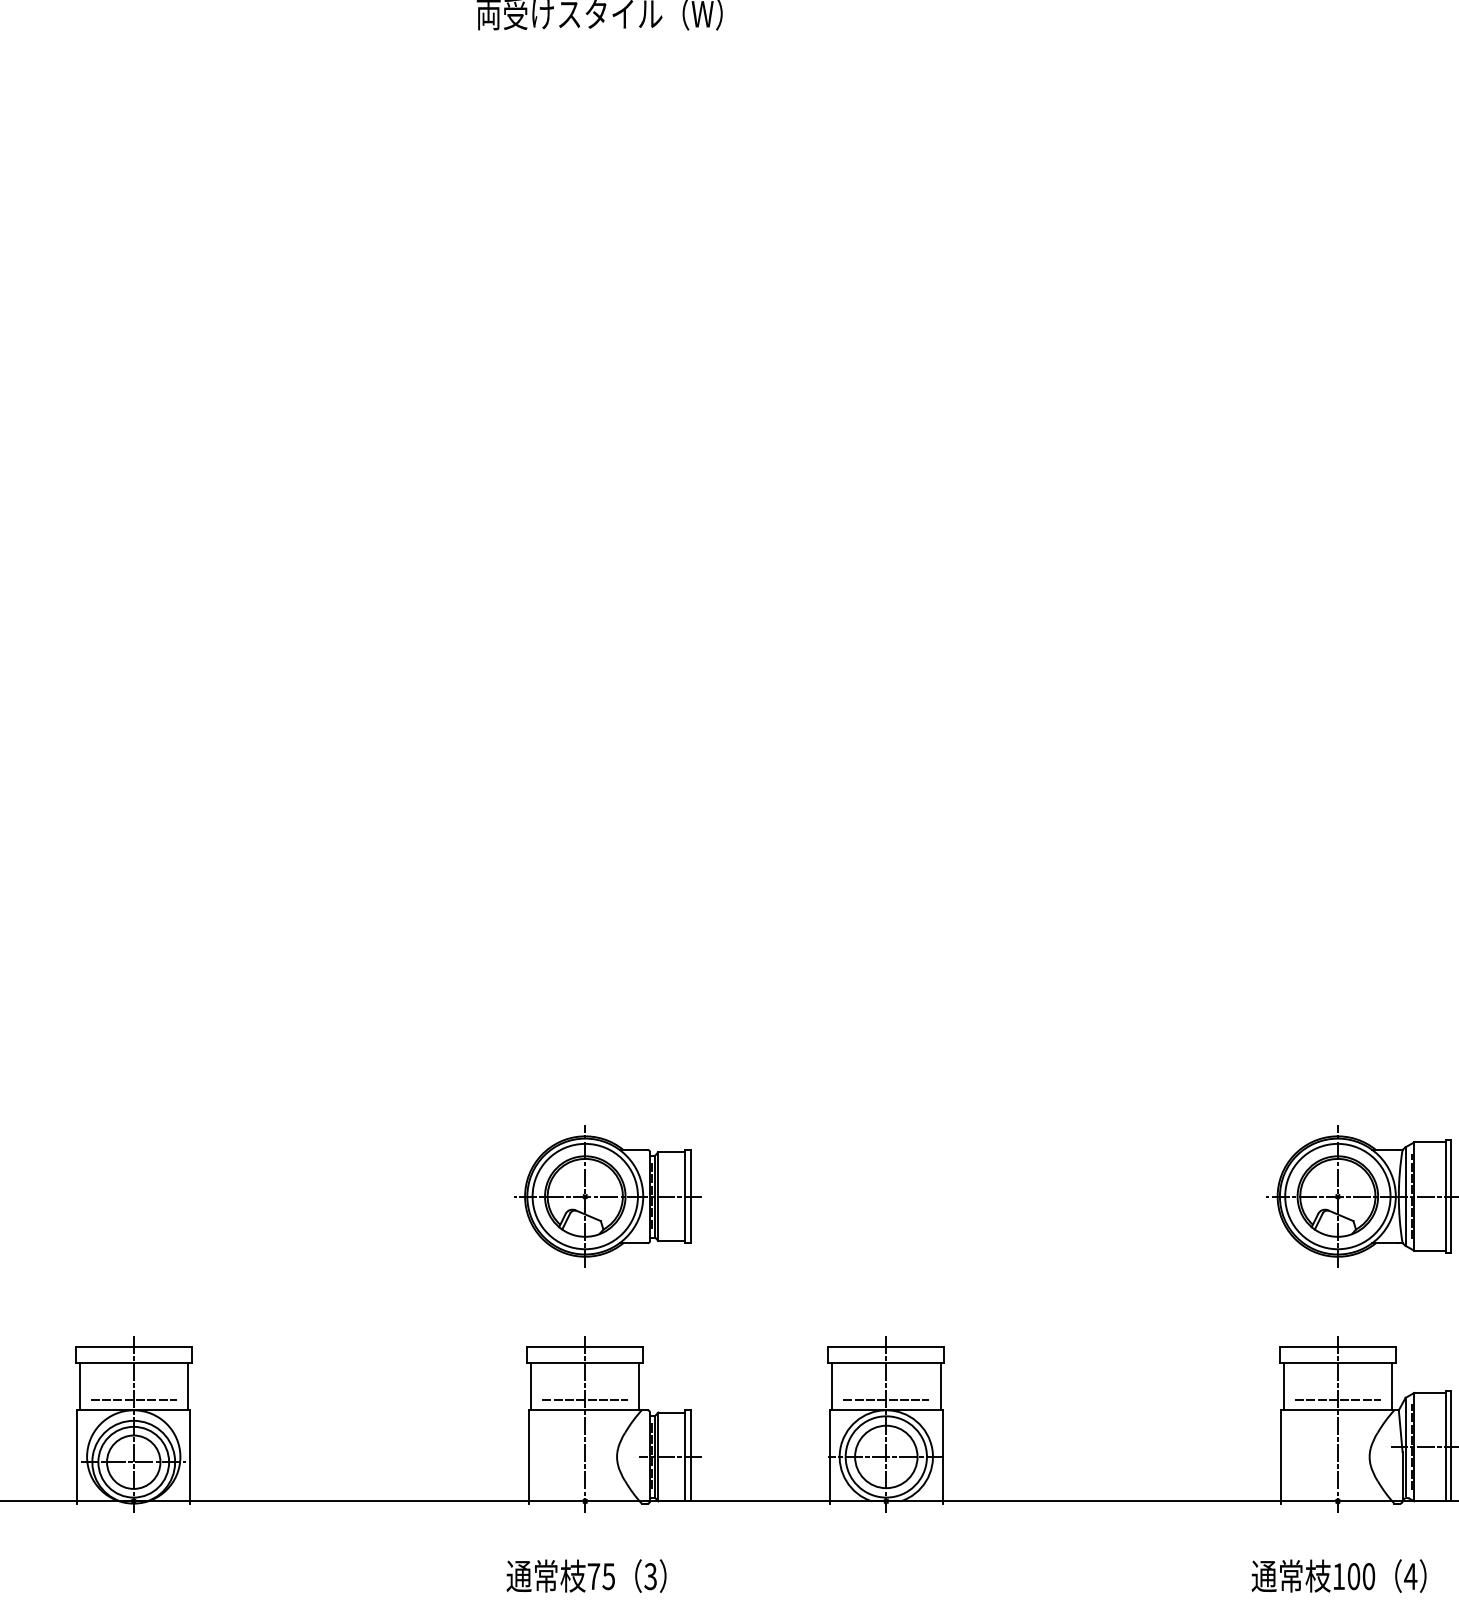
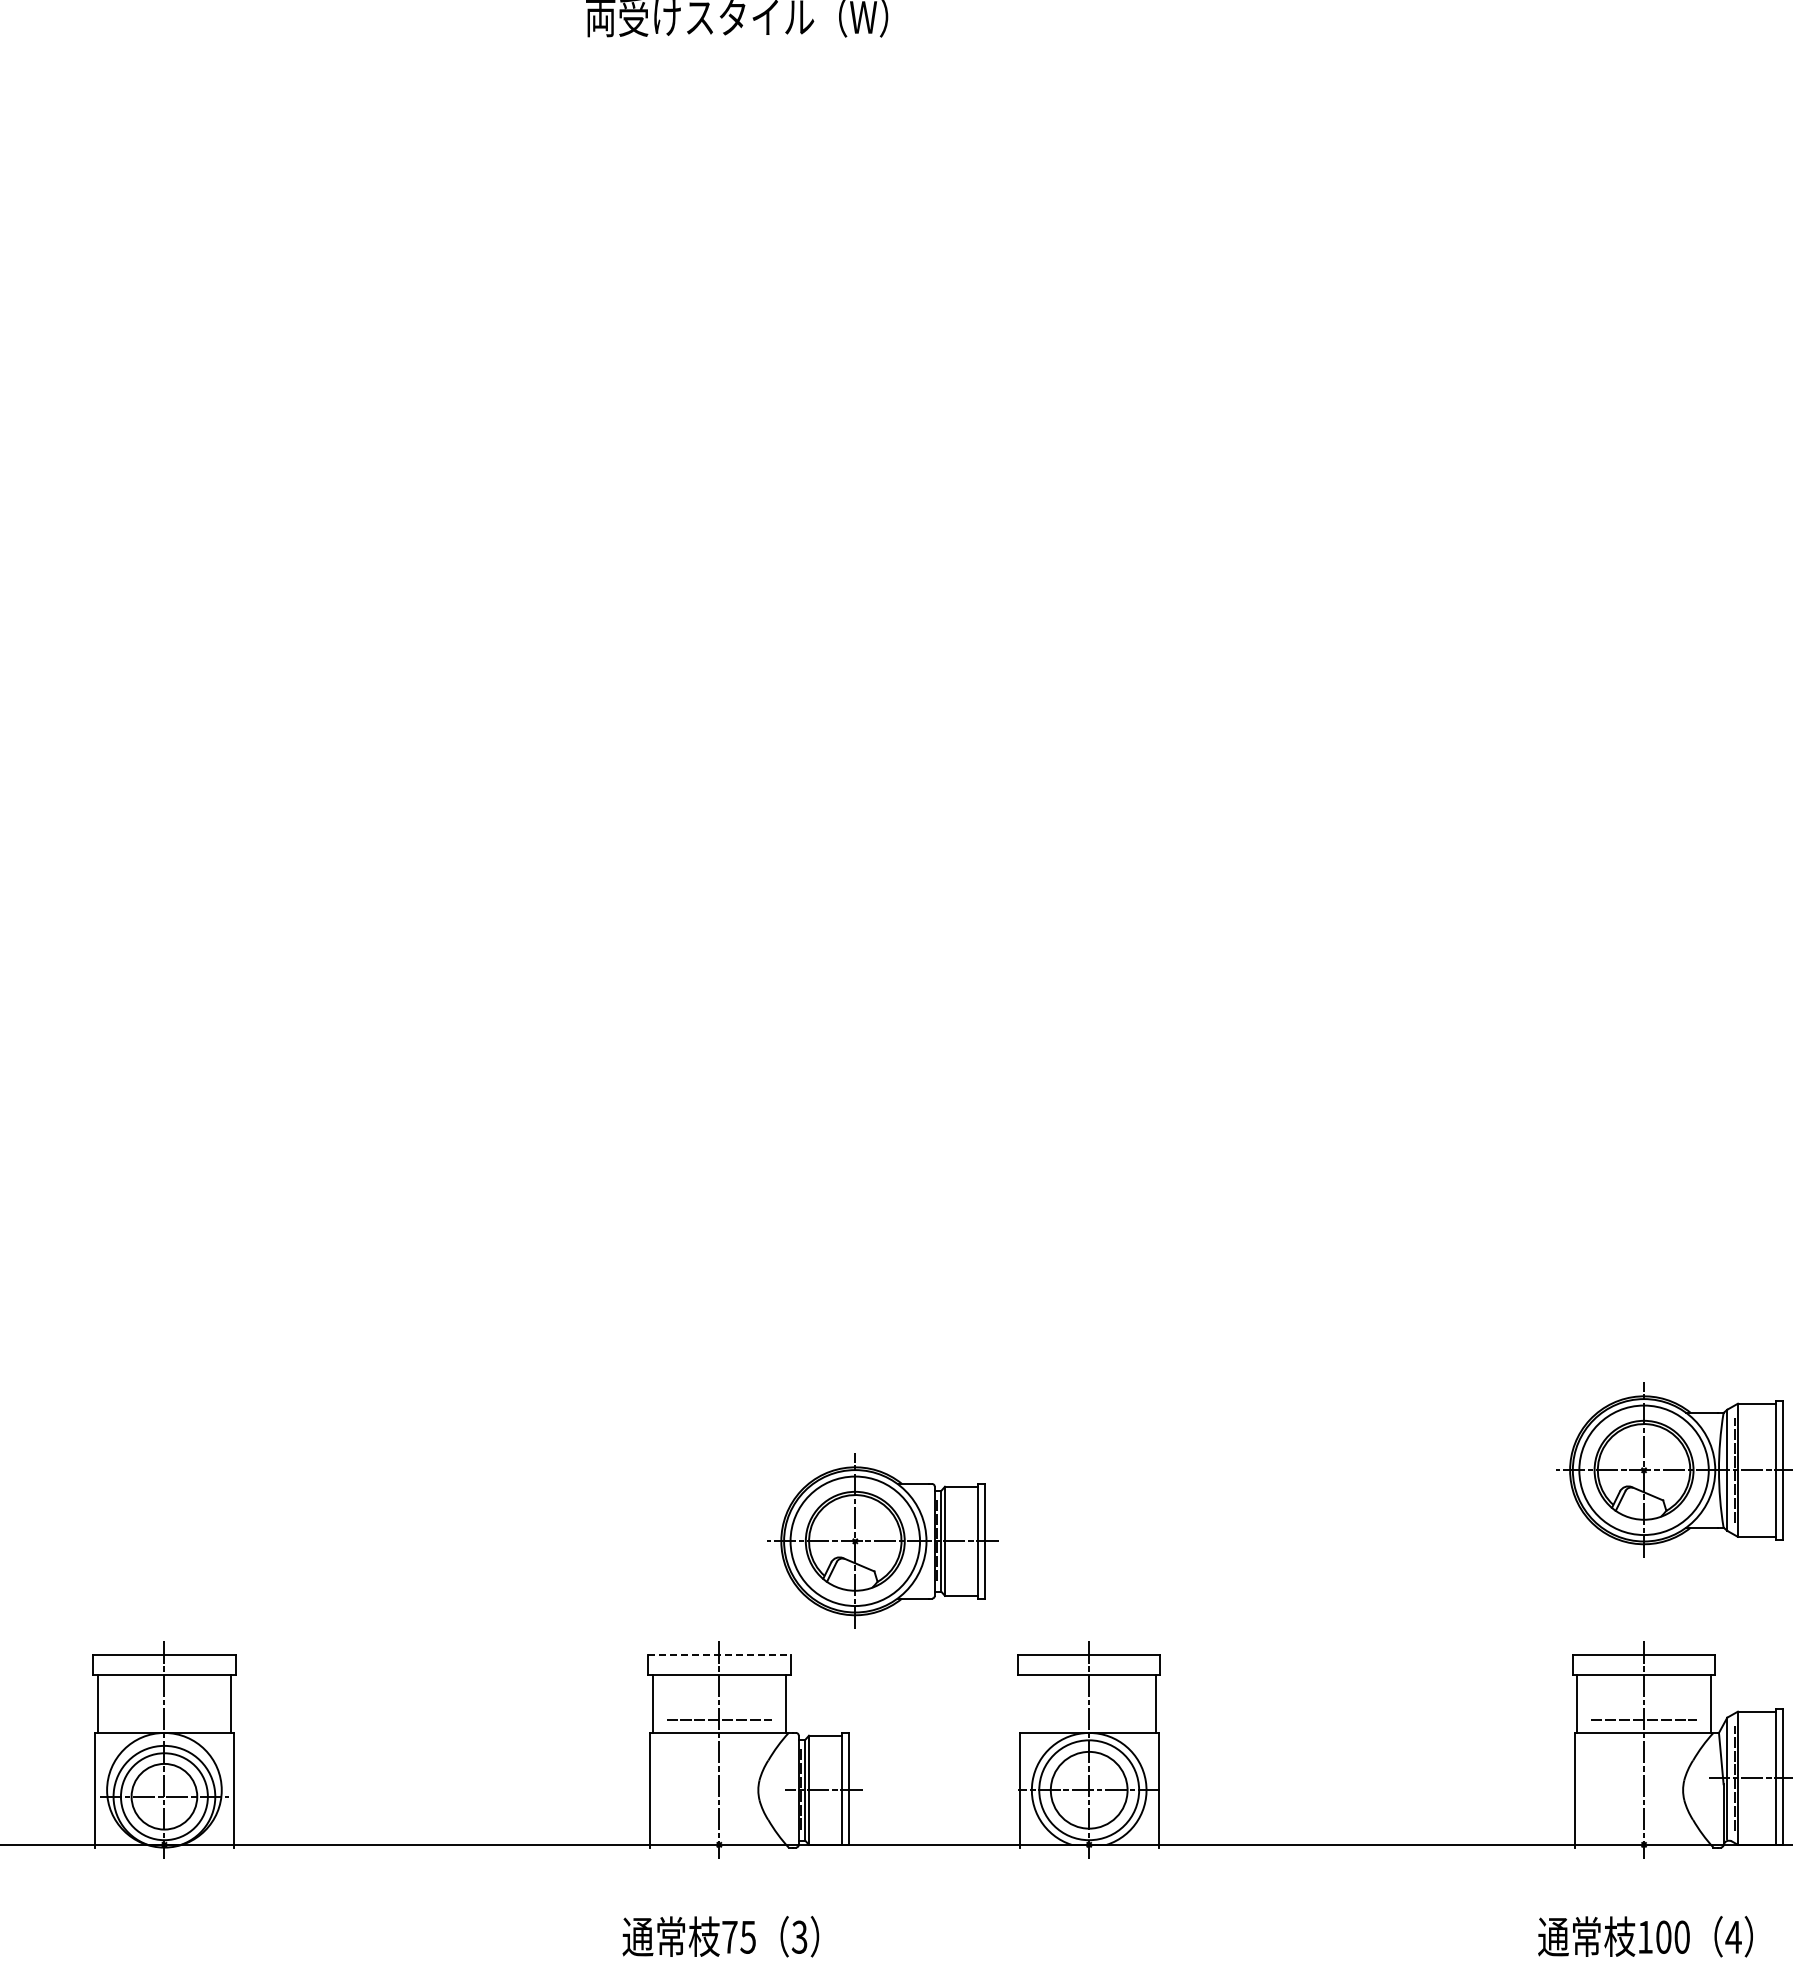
part: (607, 1195) -> (882, 1540), moved
line: (585, 1347) -> (719, 1655), solid -> dashed
line: (832, 1386) -> (1022, 1703), removed
line: (133, 1399) -> (164, 1719), removed
line: (885, 1399) -> (1088, 1719), removed

